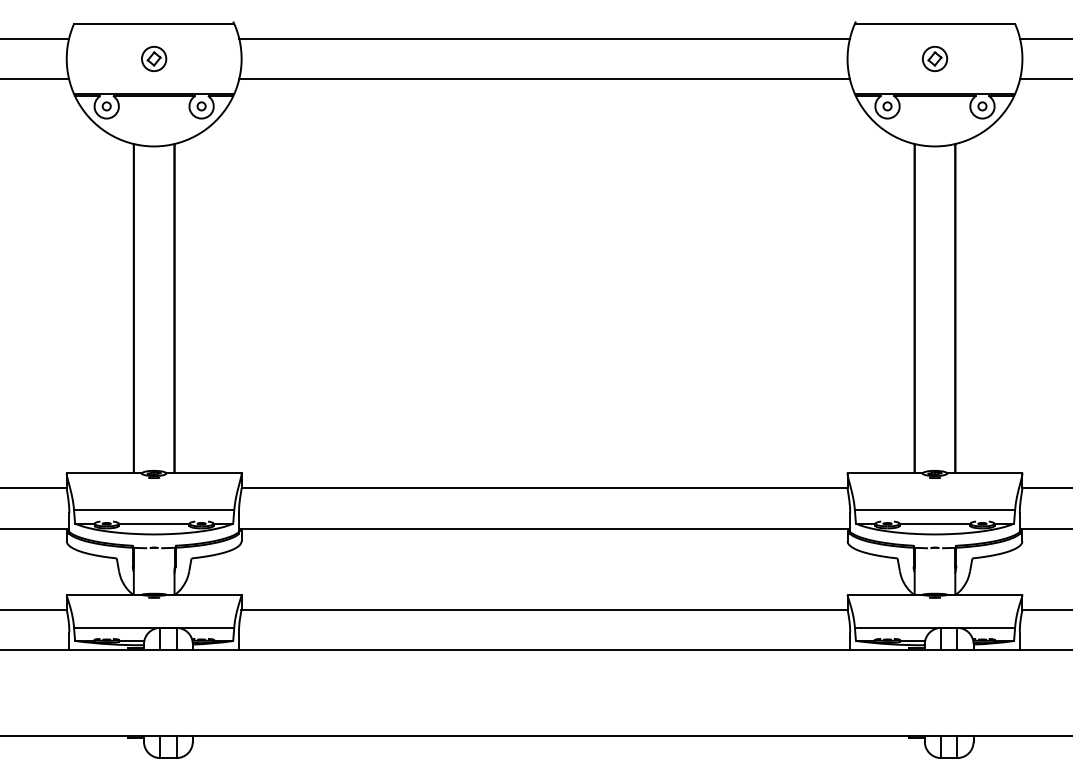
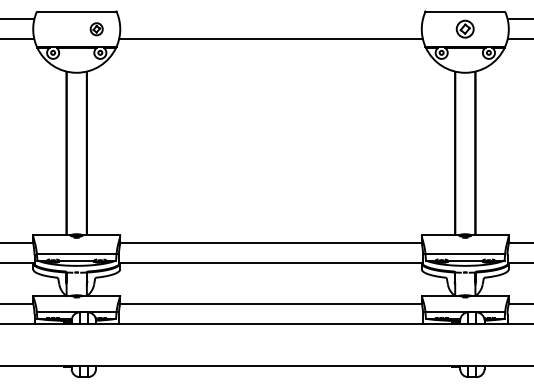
line: (543, 39) -> (270, 19), removed
part: (153, 59) -> (96, 29), moved
part: (935, 59) -> (465, 29), size x1.4

